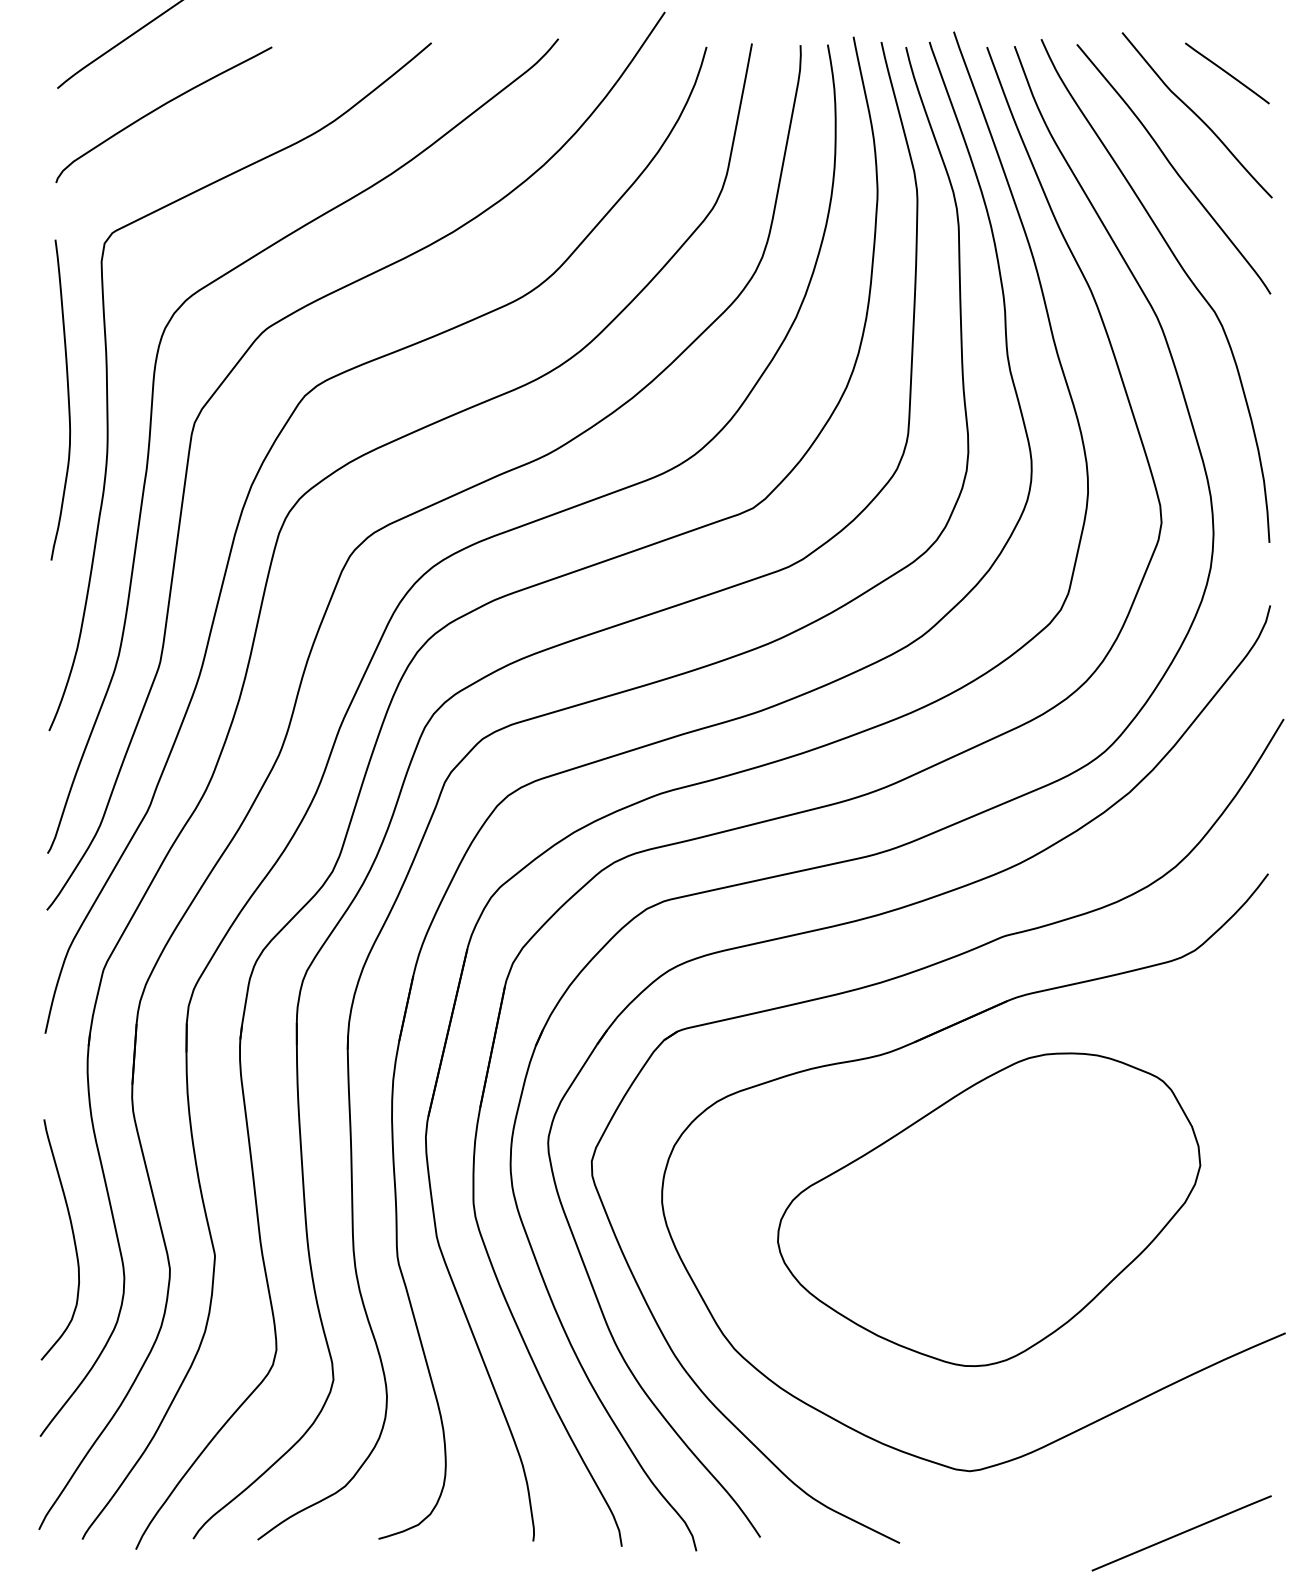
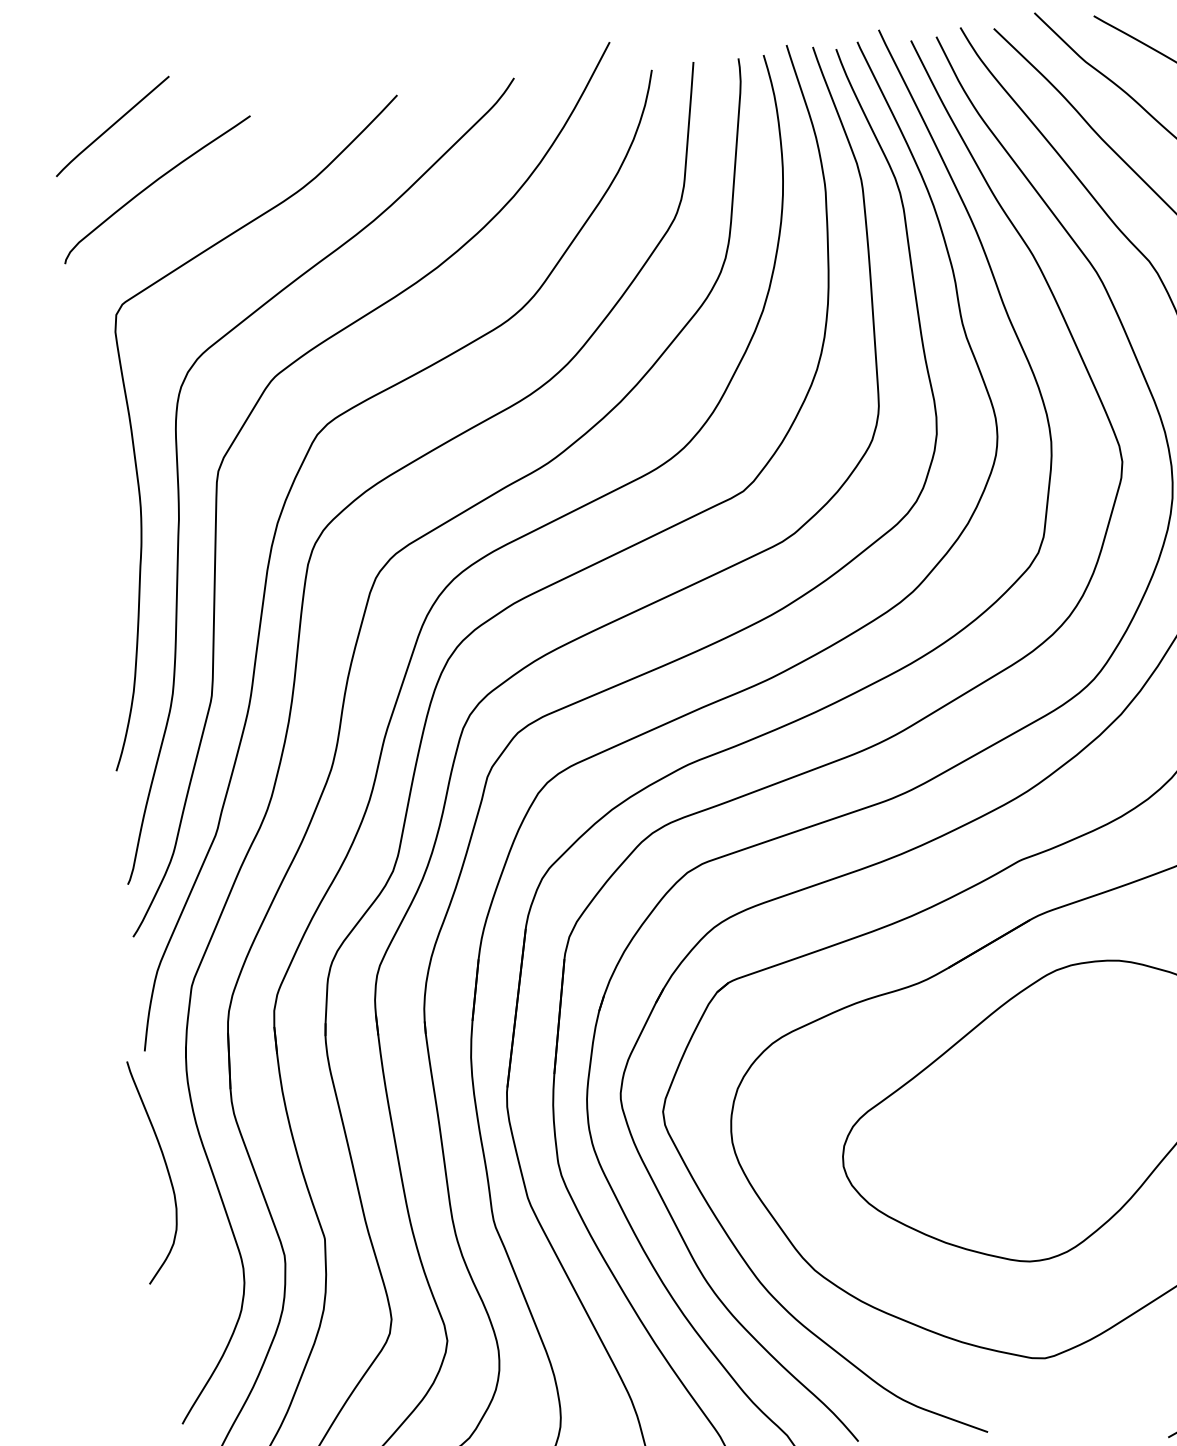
curve: (67, 399) -> (98, 463), removed
curve: (72, 1235) -> (165, 1165), moved

